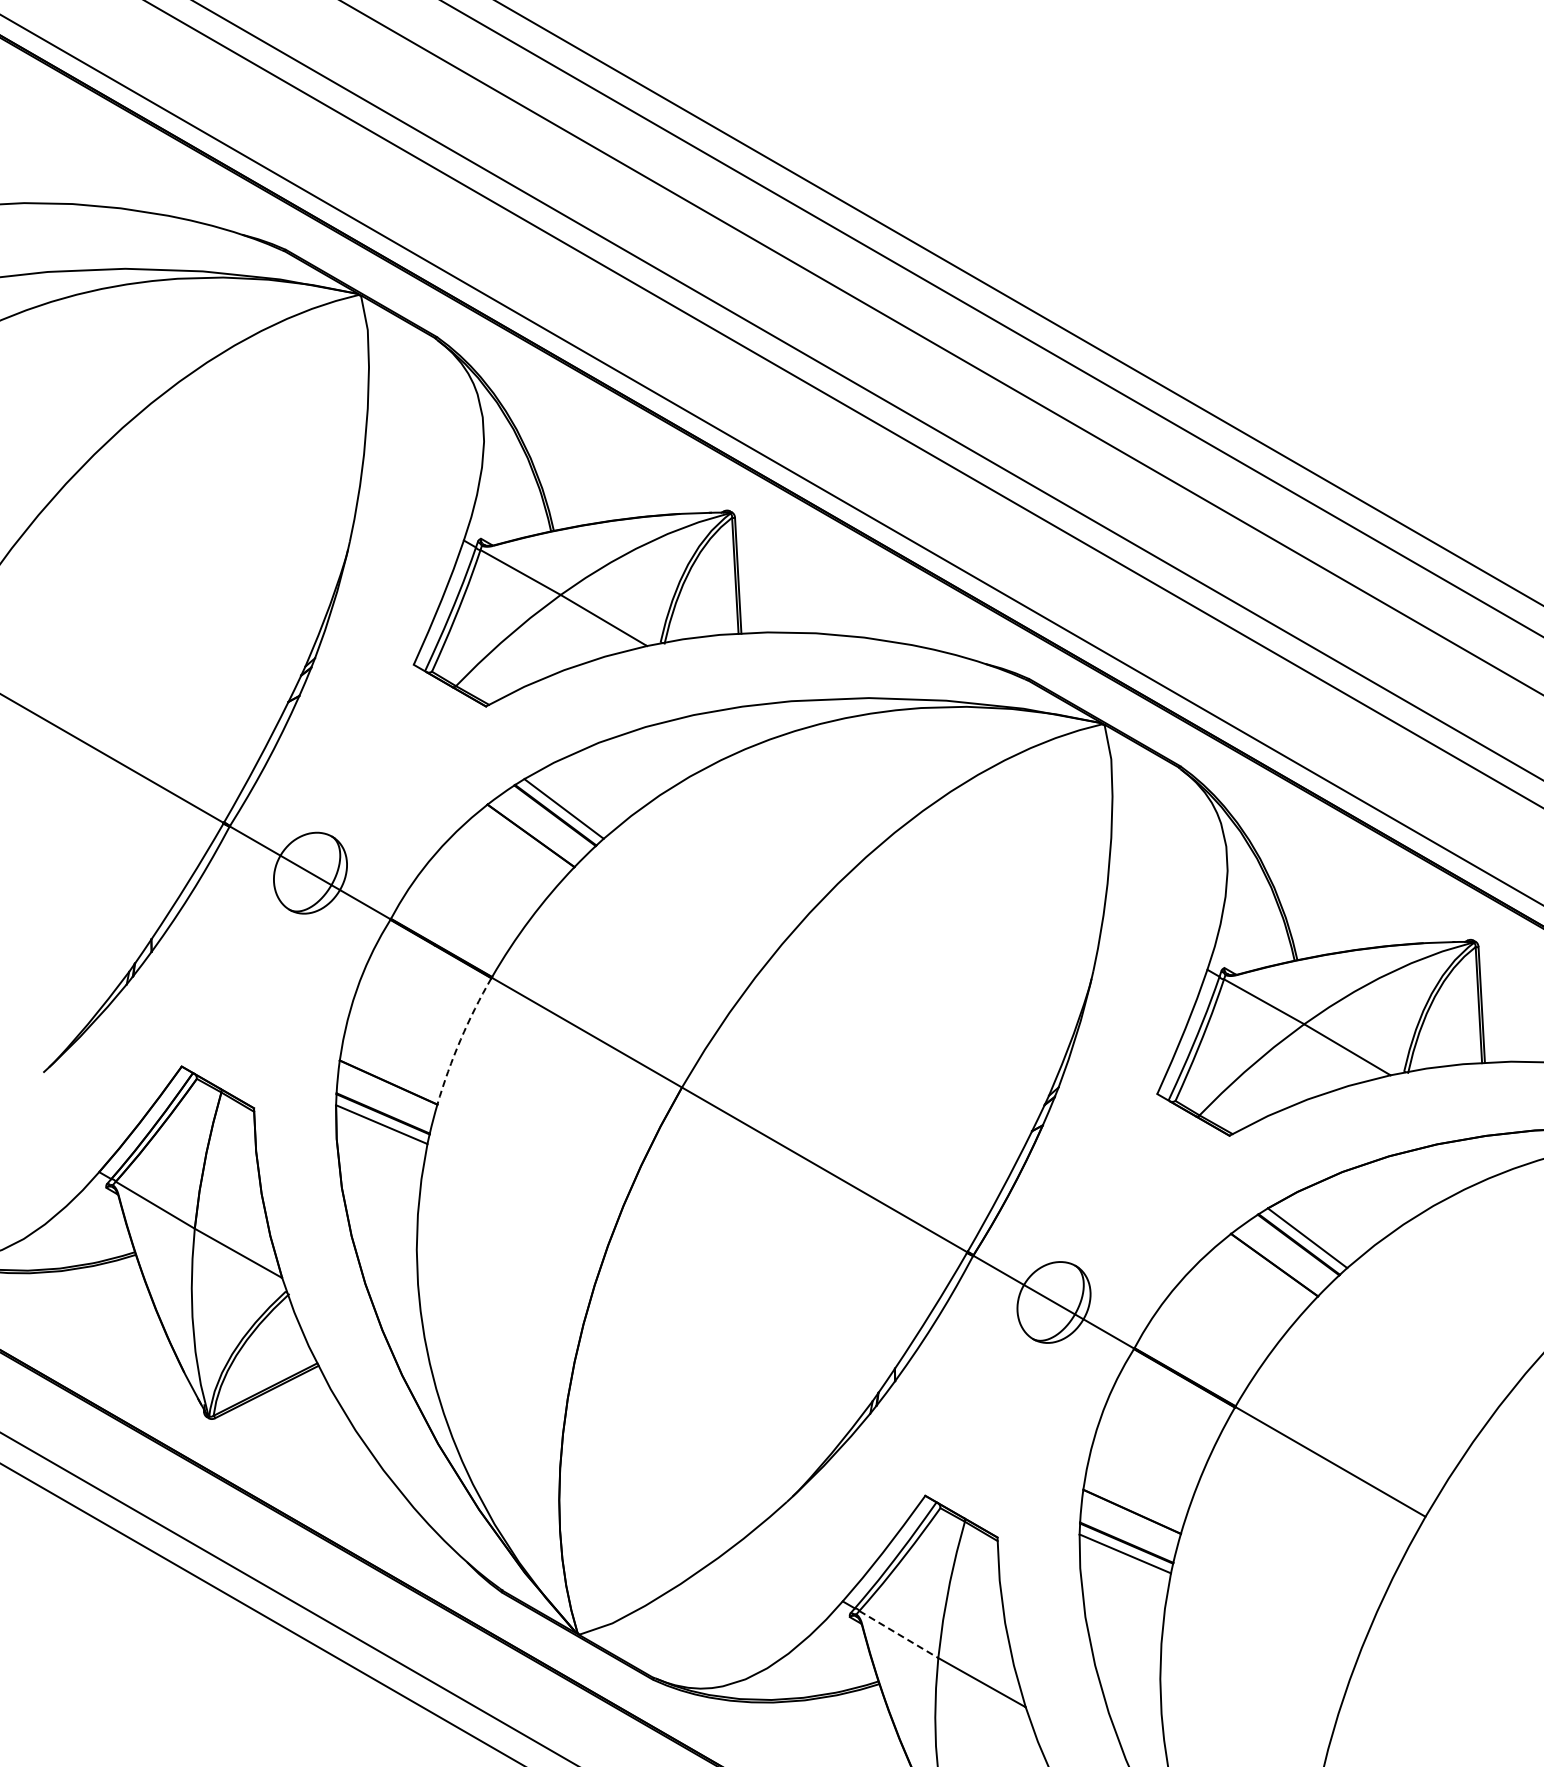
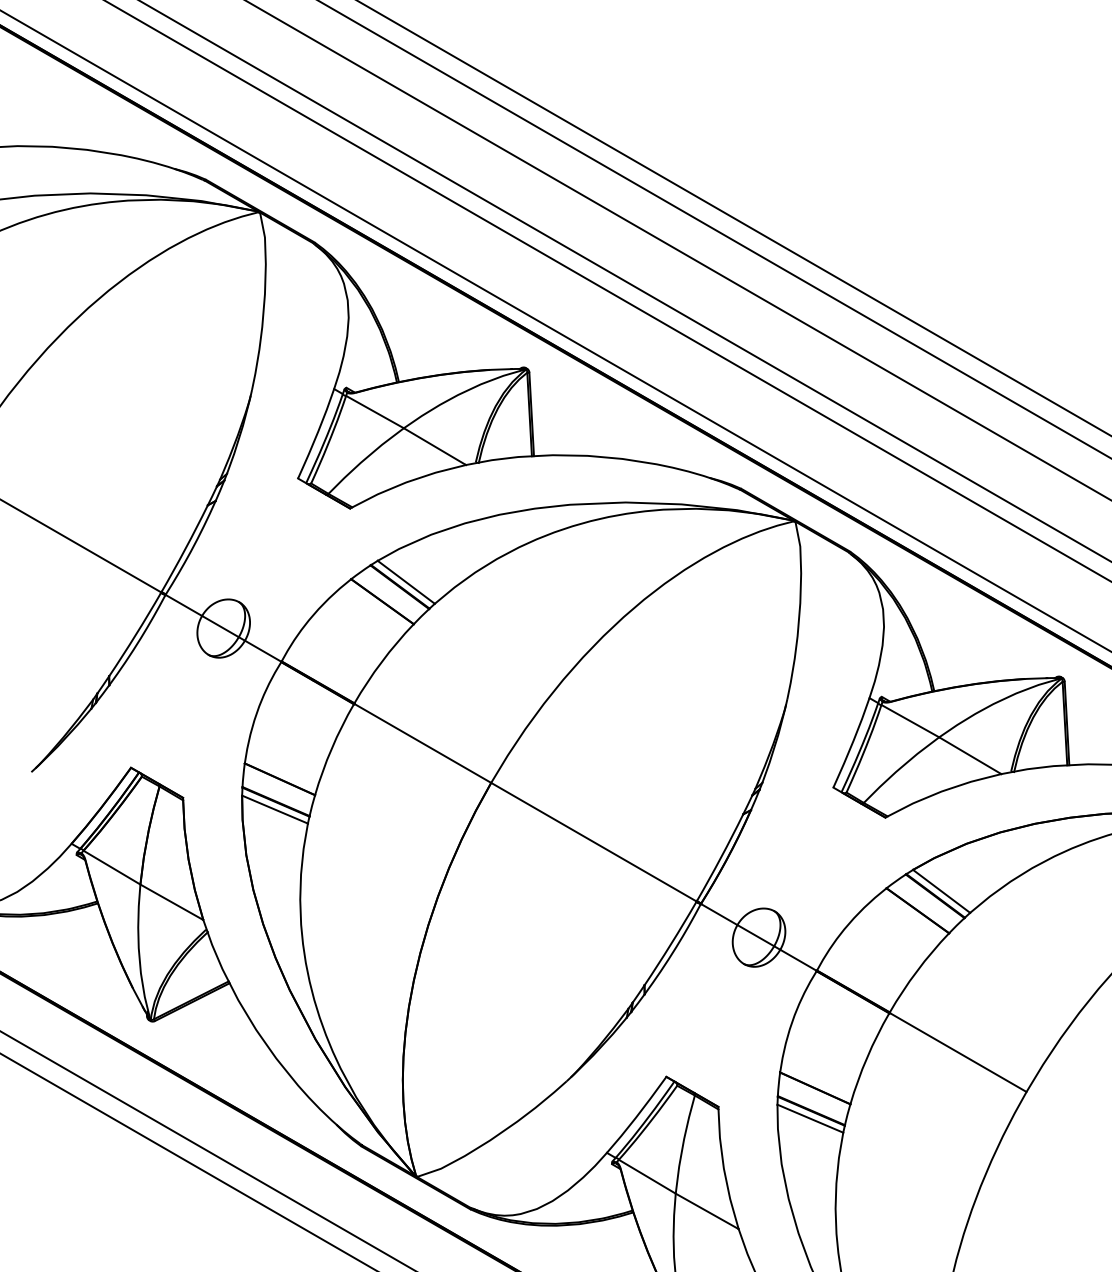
arc: (460, 1039) -> (331, 748), dashed -> solid
line: (898, 1634) -> (647, 1176), dashed -> solid

